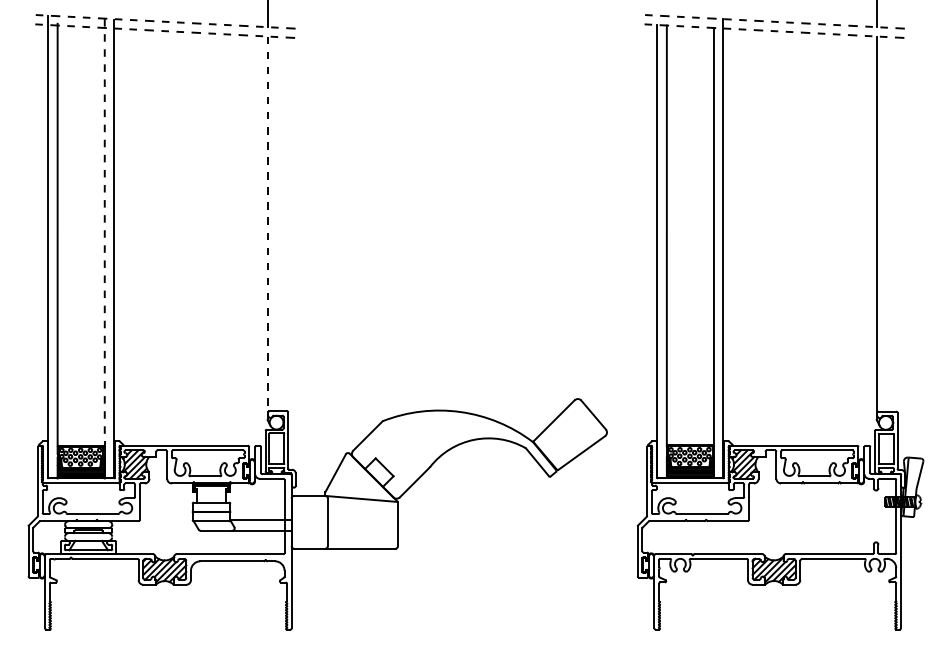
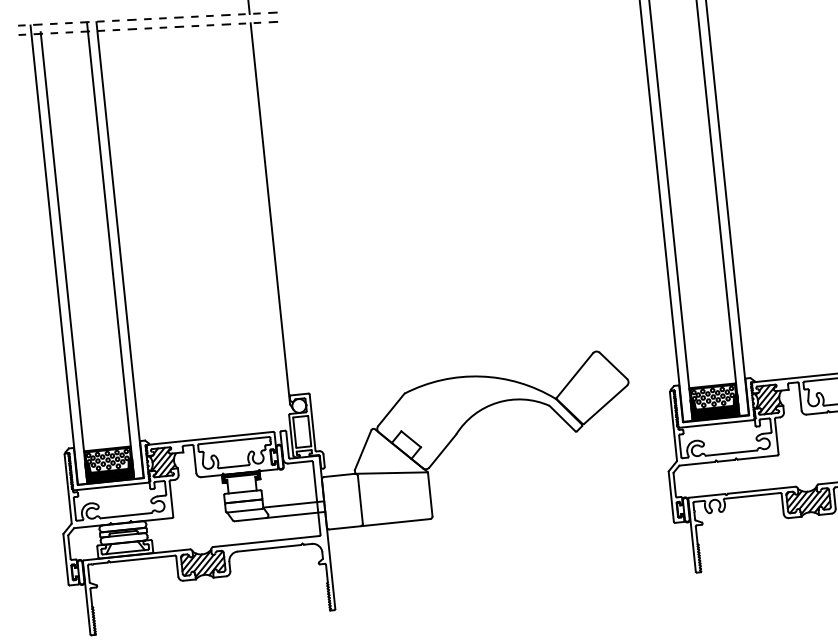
line: (267, 228) -> (270, 214), dashed -> solid
line: (104, 232) -> (108, 234), dashed -> solid

